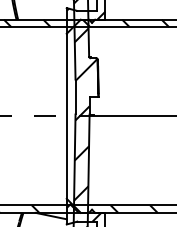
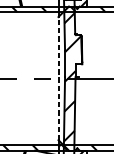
line: (66, 116) -> (58, 78), solid -> dashed

